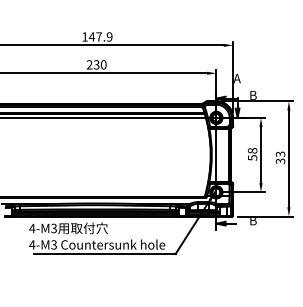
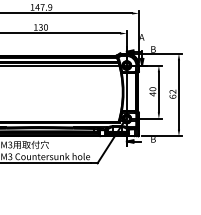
text: (89, 64) -> (35, 27), 230 -> 130
text: (252, 154) -> (152, 91), 58 -> 40
text: (280, 157) -> (172, 93), 33 -> 62

